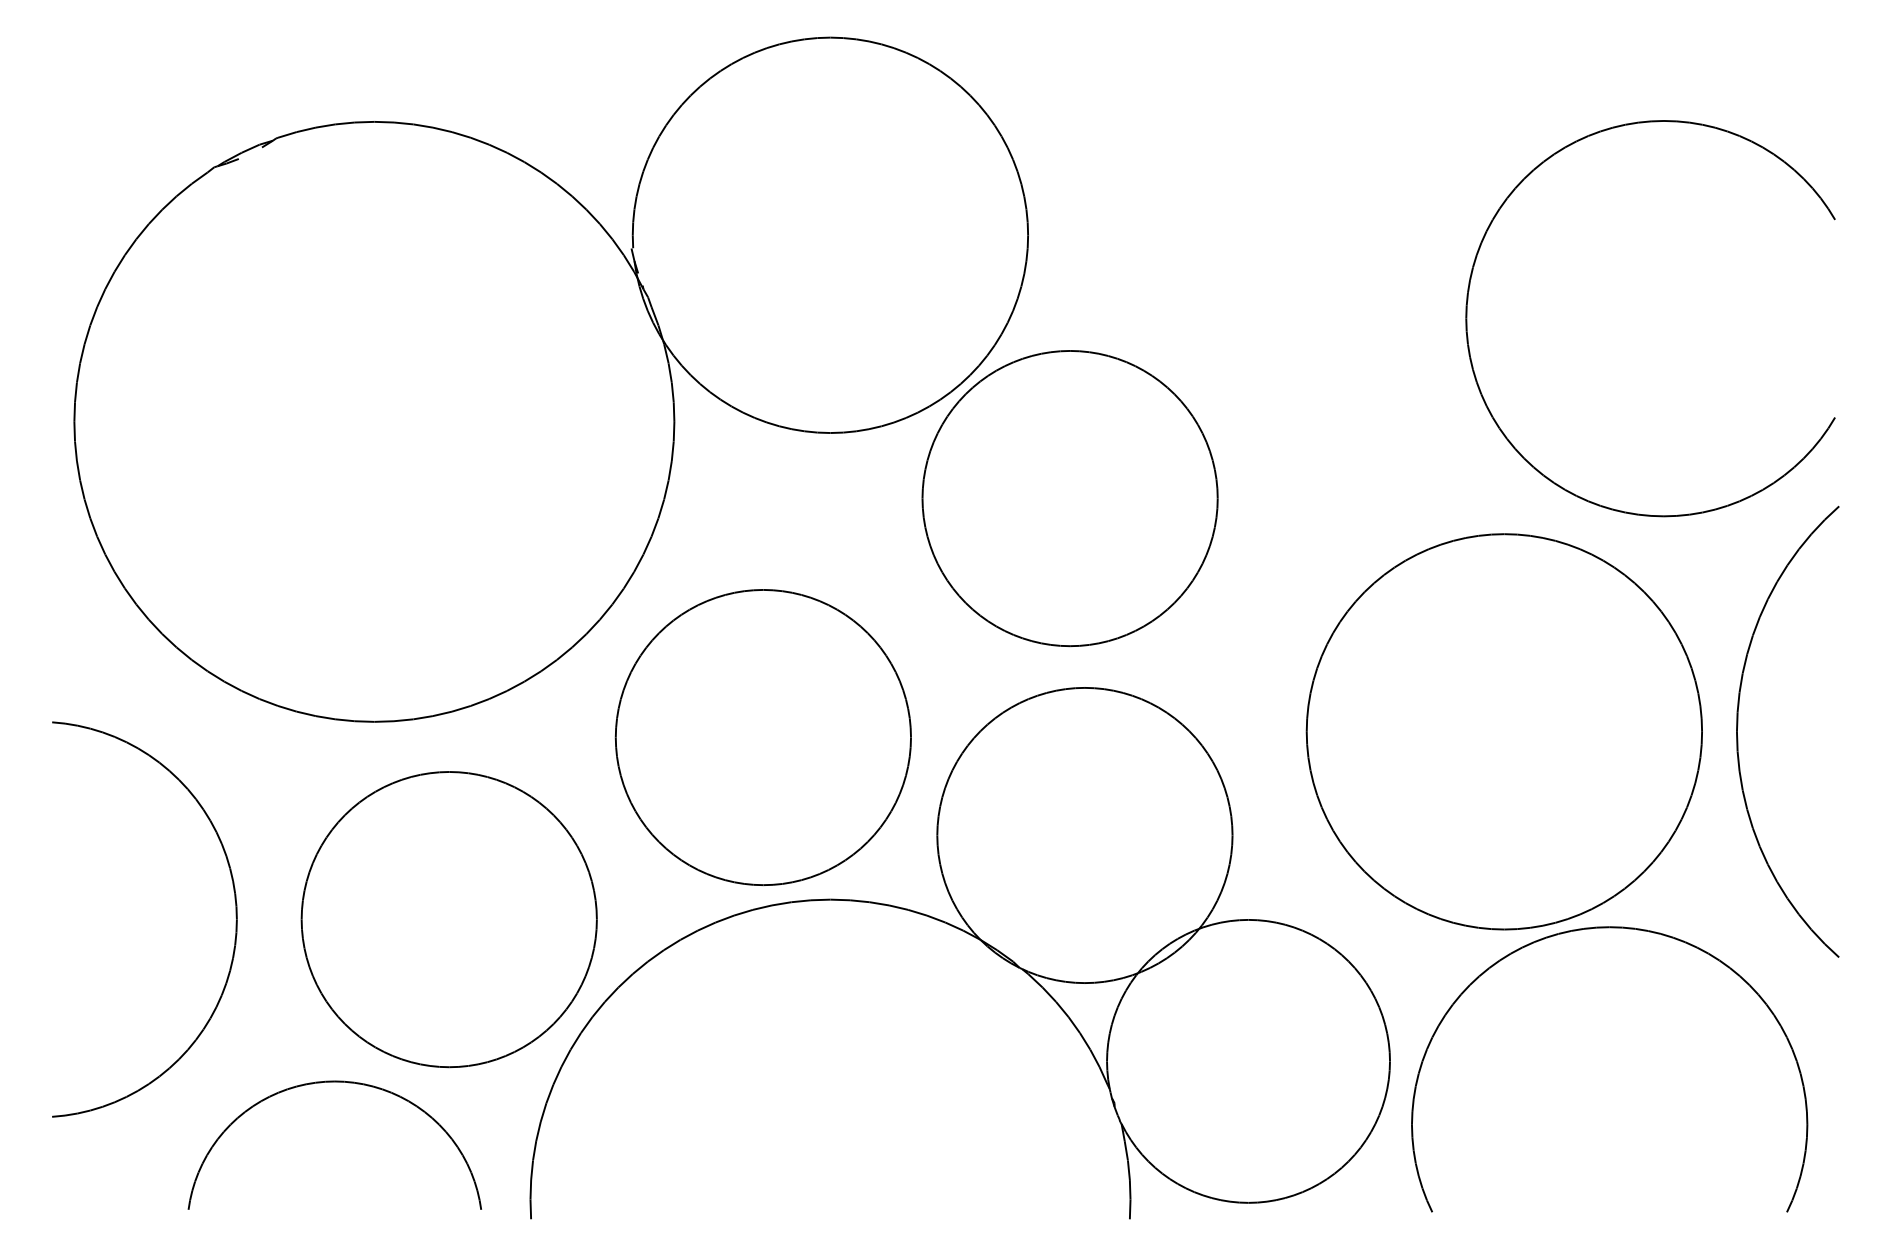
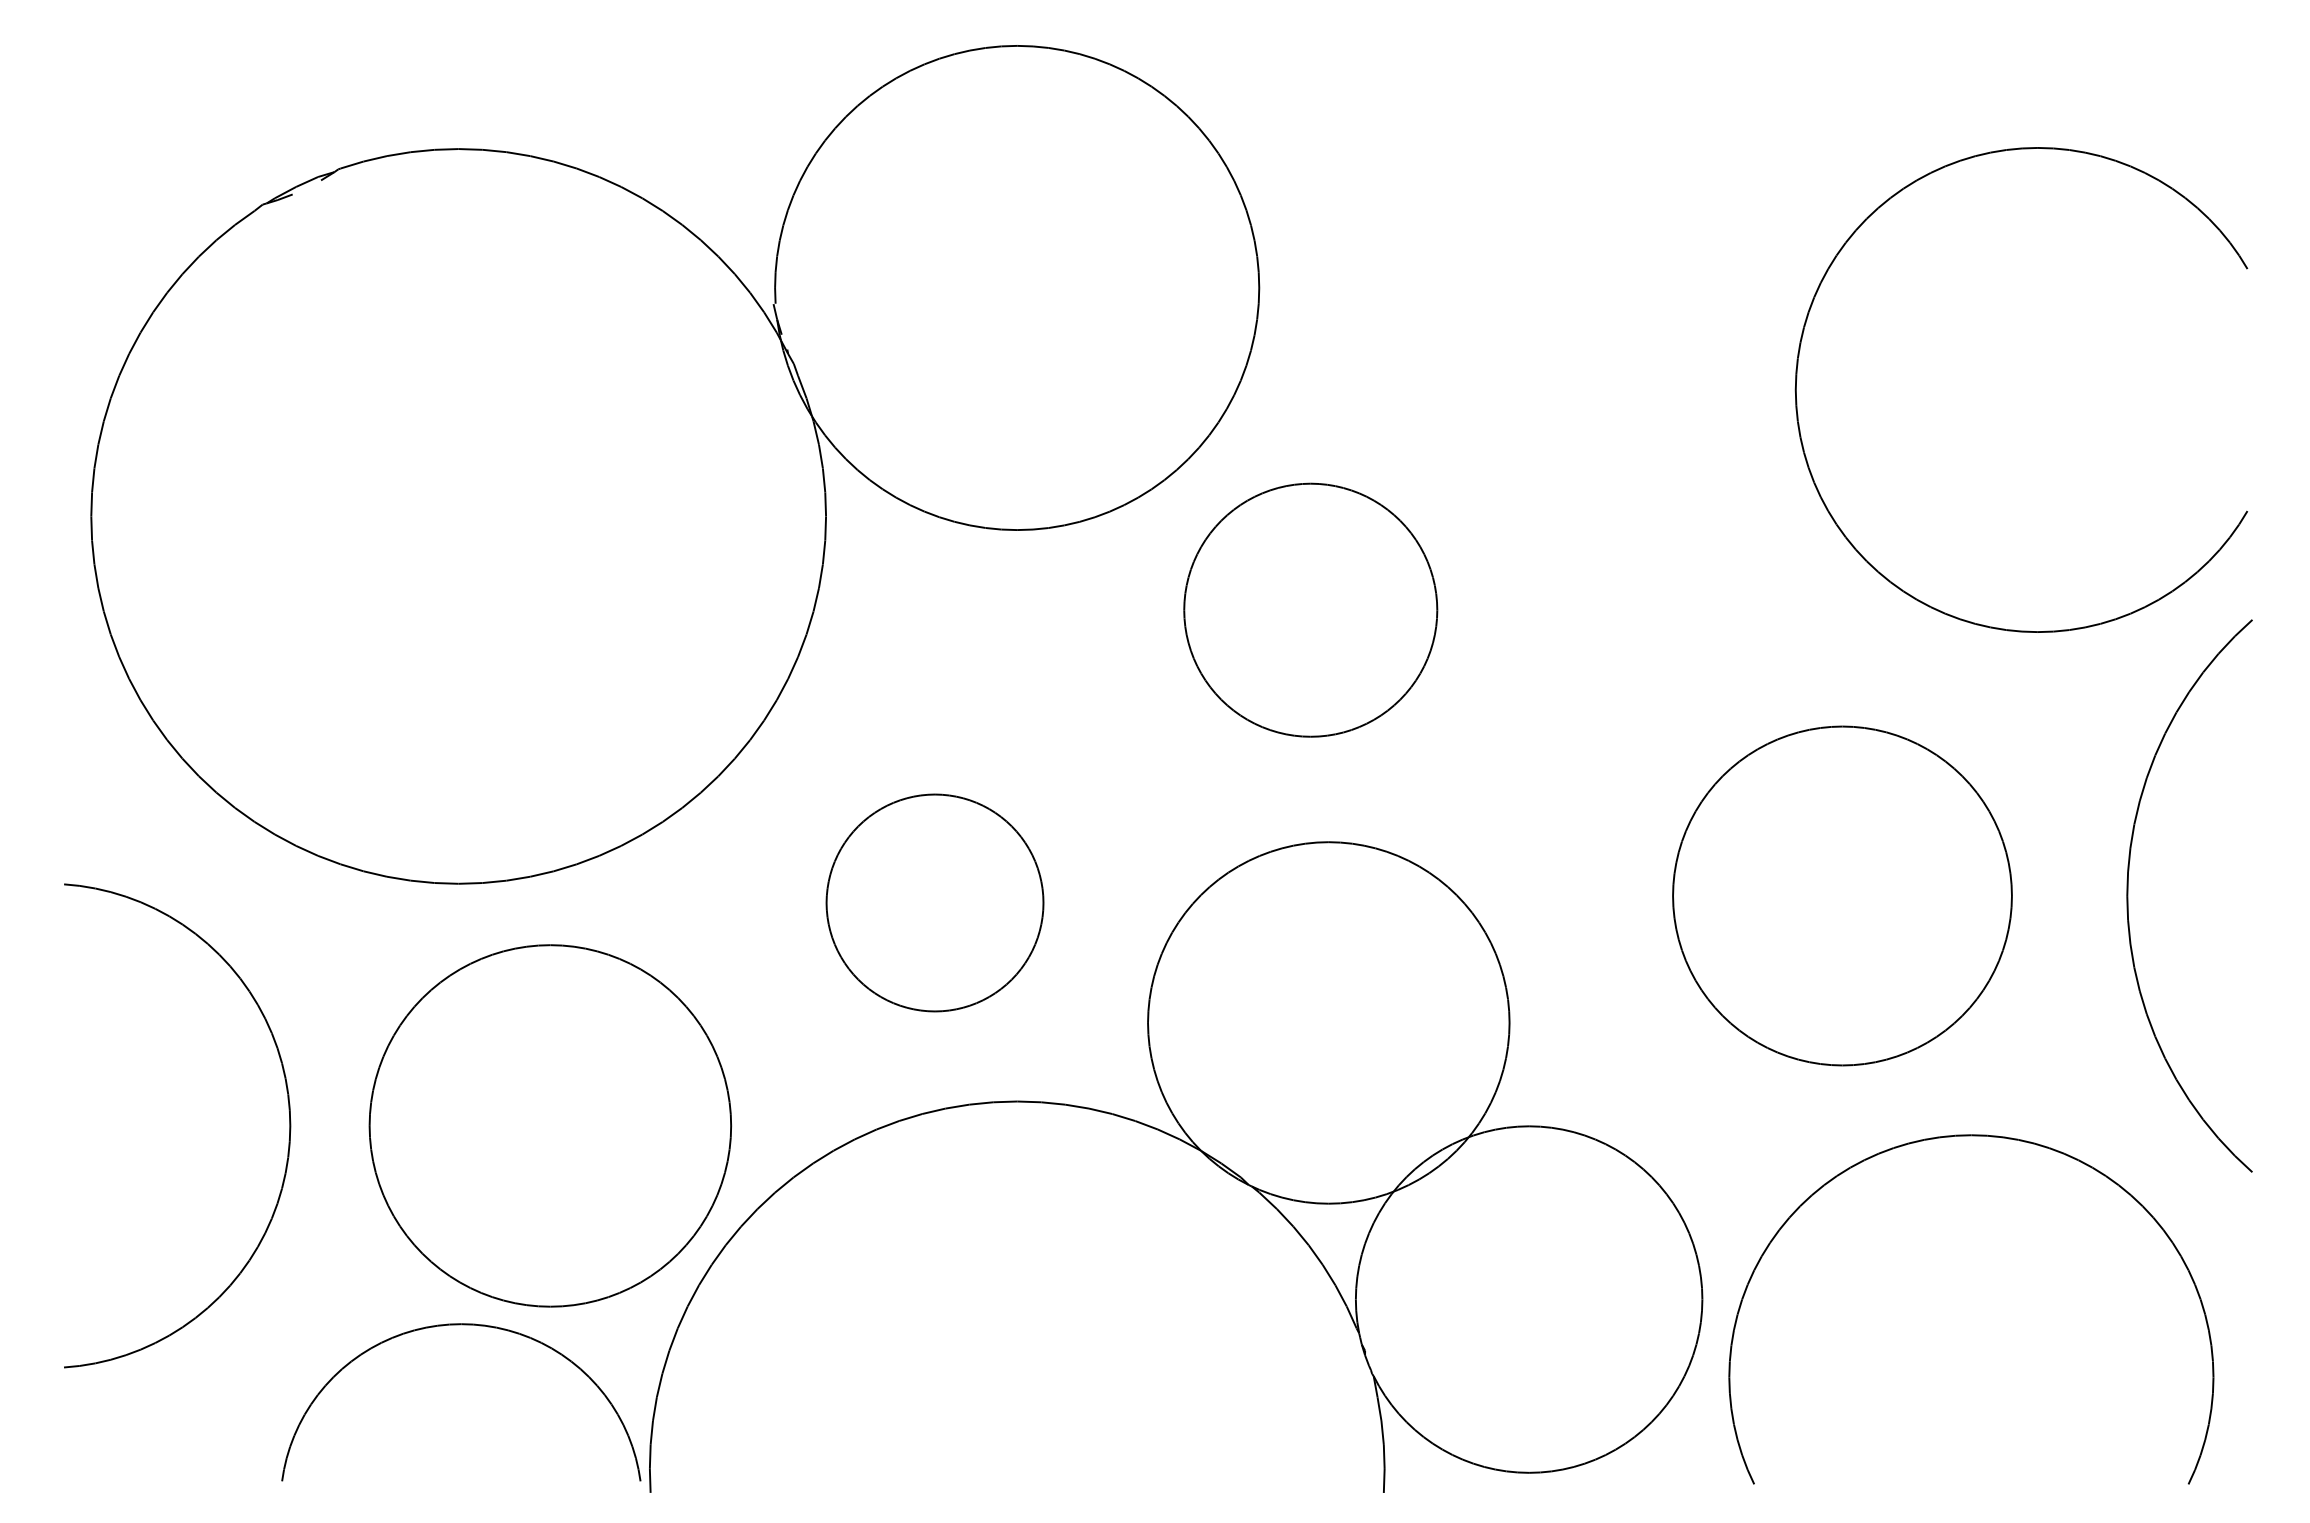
part: (1069, 497) -> (1310, 609), size x0.7
part: (1504, 731) -> (1842, 895), size x0.7
part: (762, 737) -> (934, 902), size x0.6
part: (335, 1082) -> (461, 1325), moved

